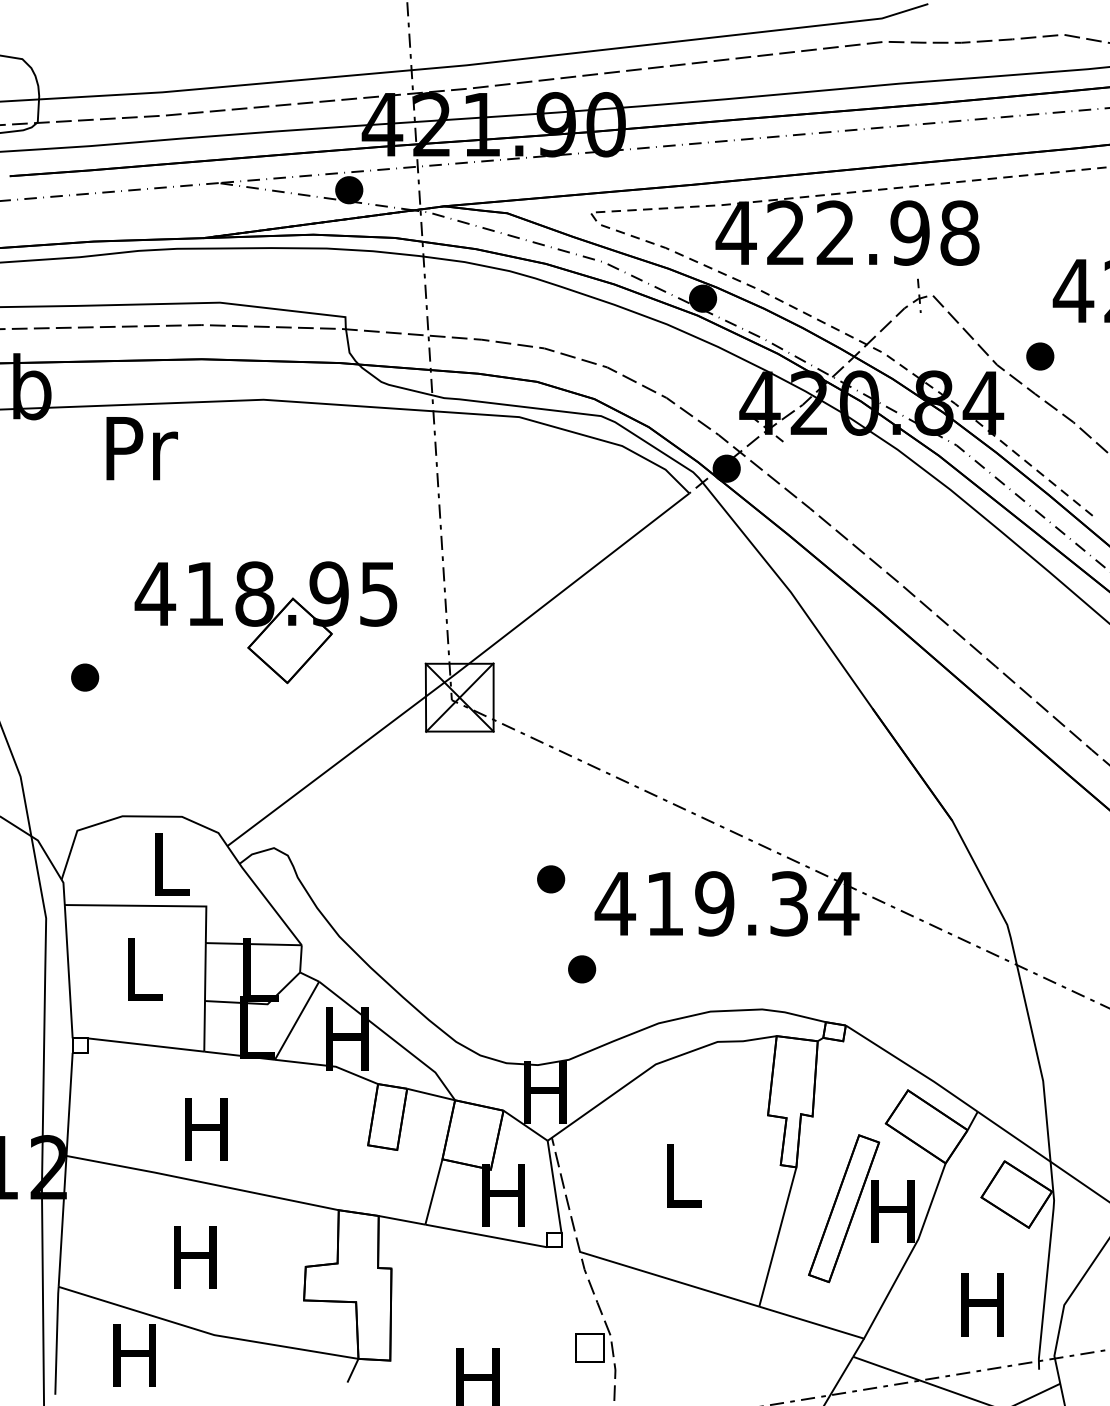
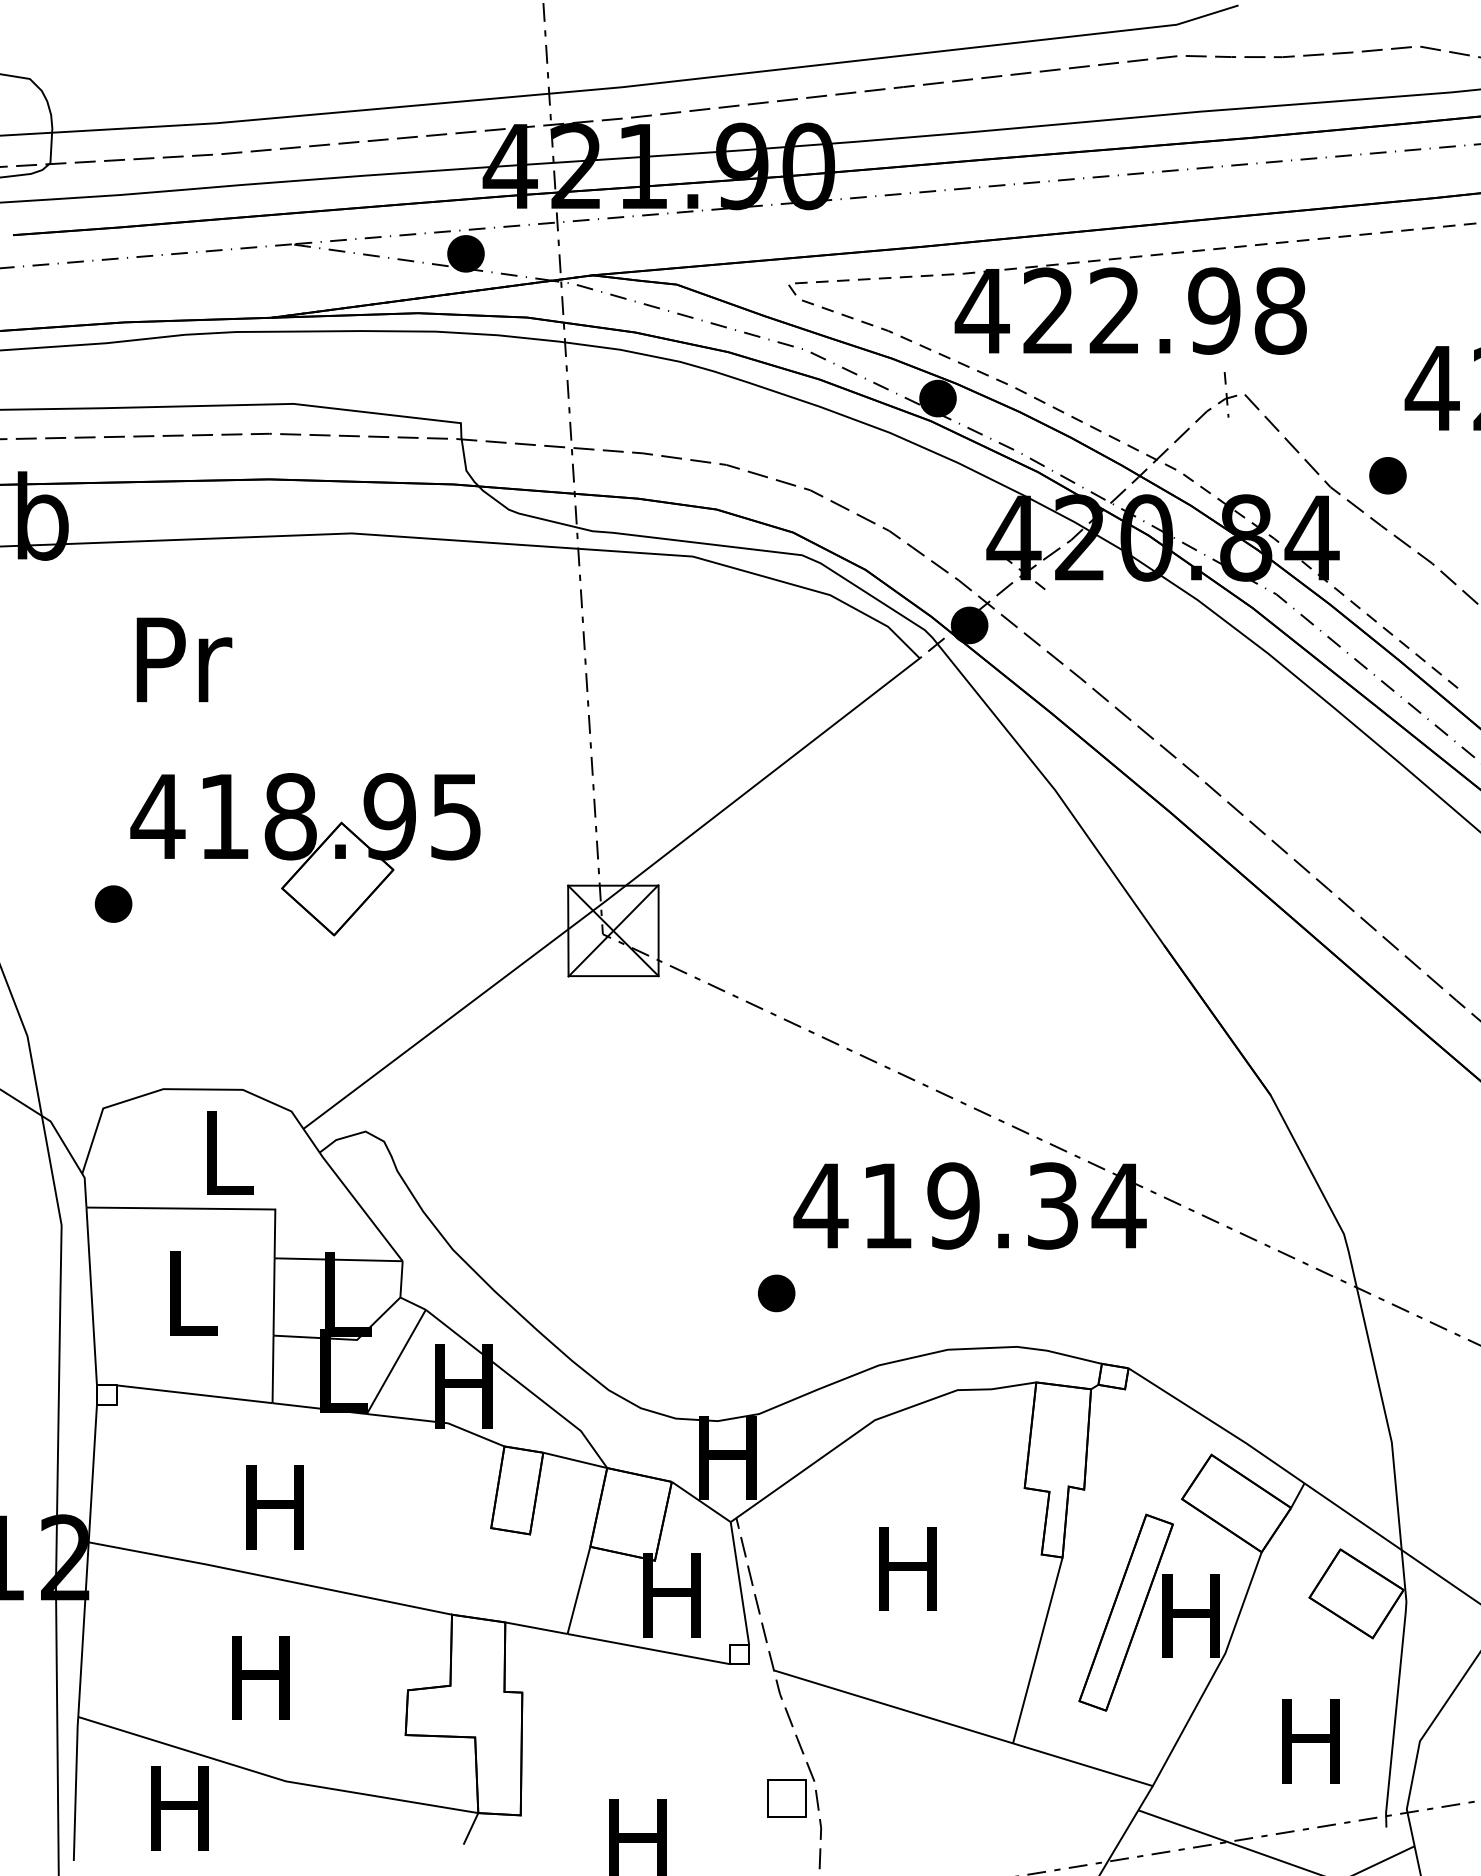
text: (141, 448) -> (183, 659), moved
part: (265, 622) -> (304, 854), moved
part: (551, 879) -> (735, 1173), removed
text: (680, 1175) -> (907, 1568), L -> H

